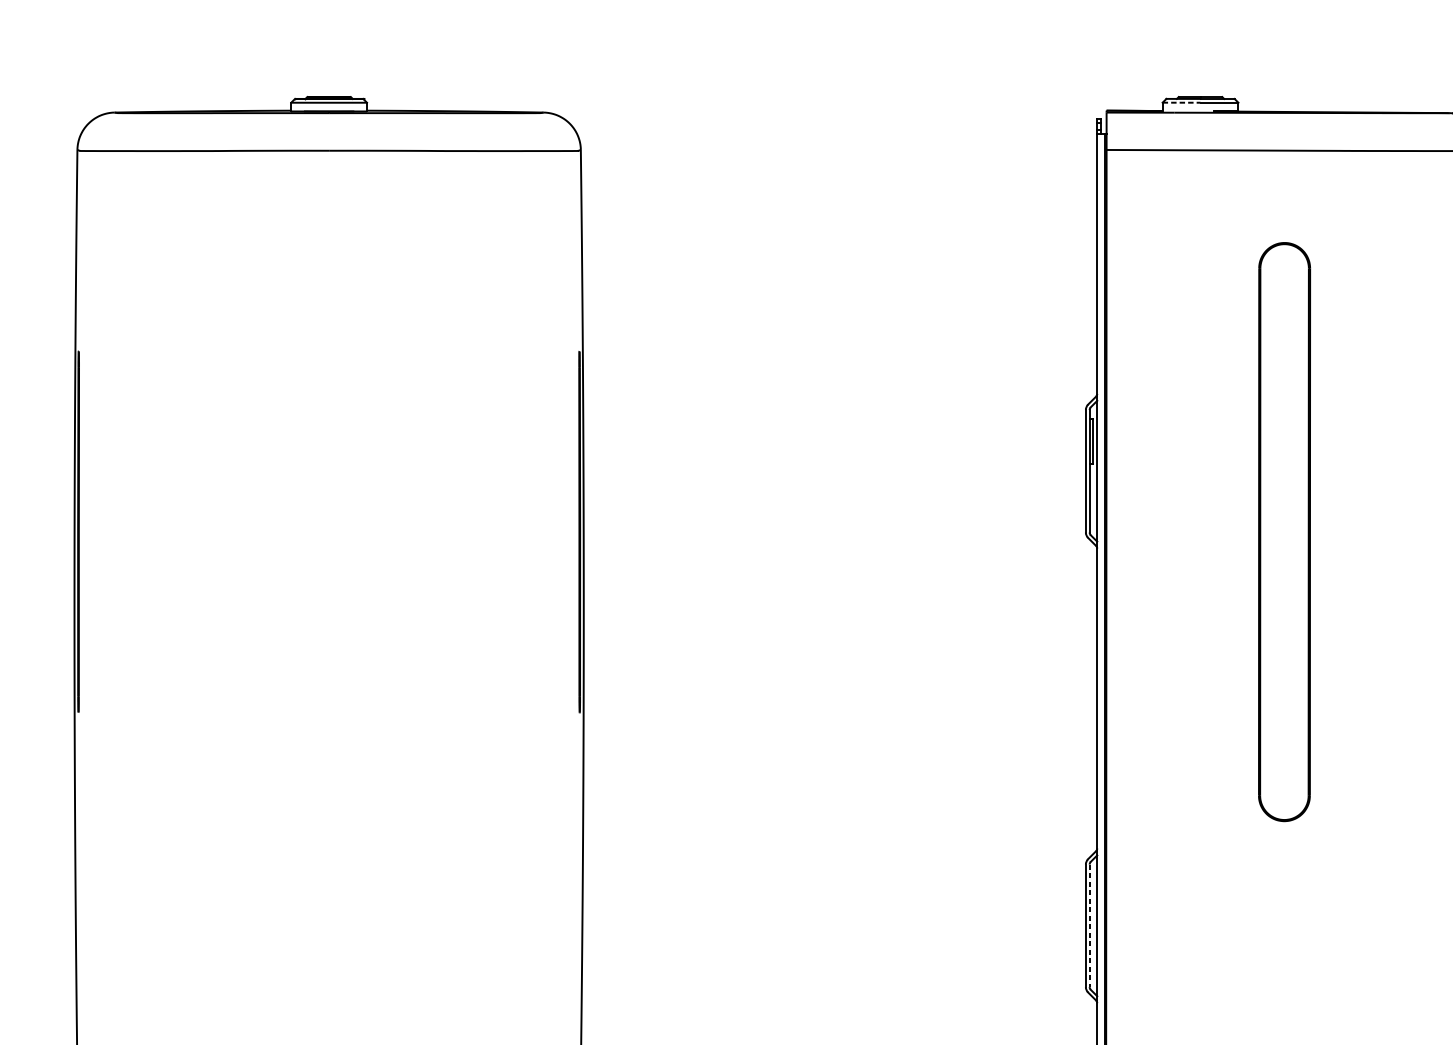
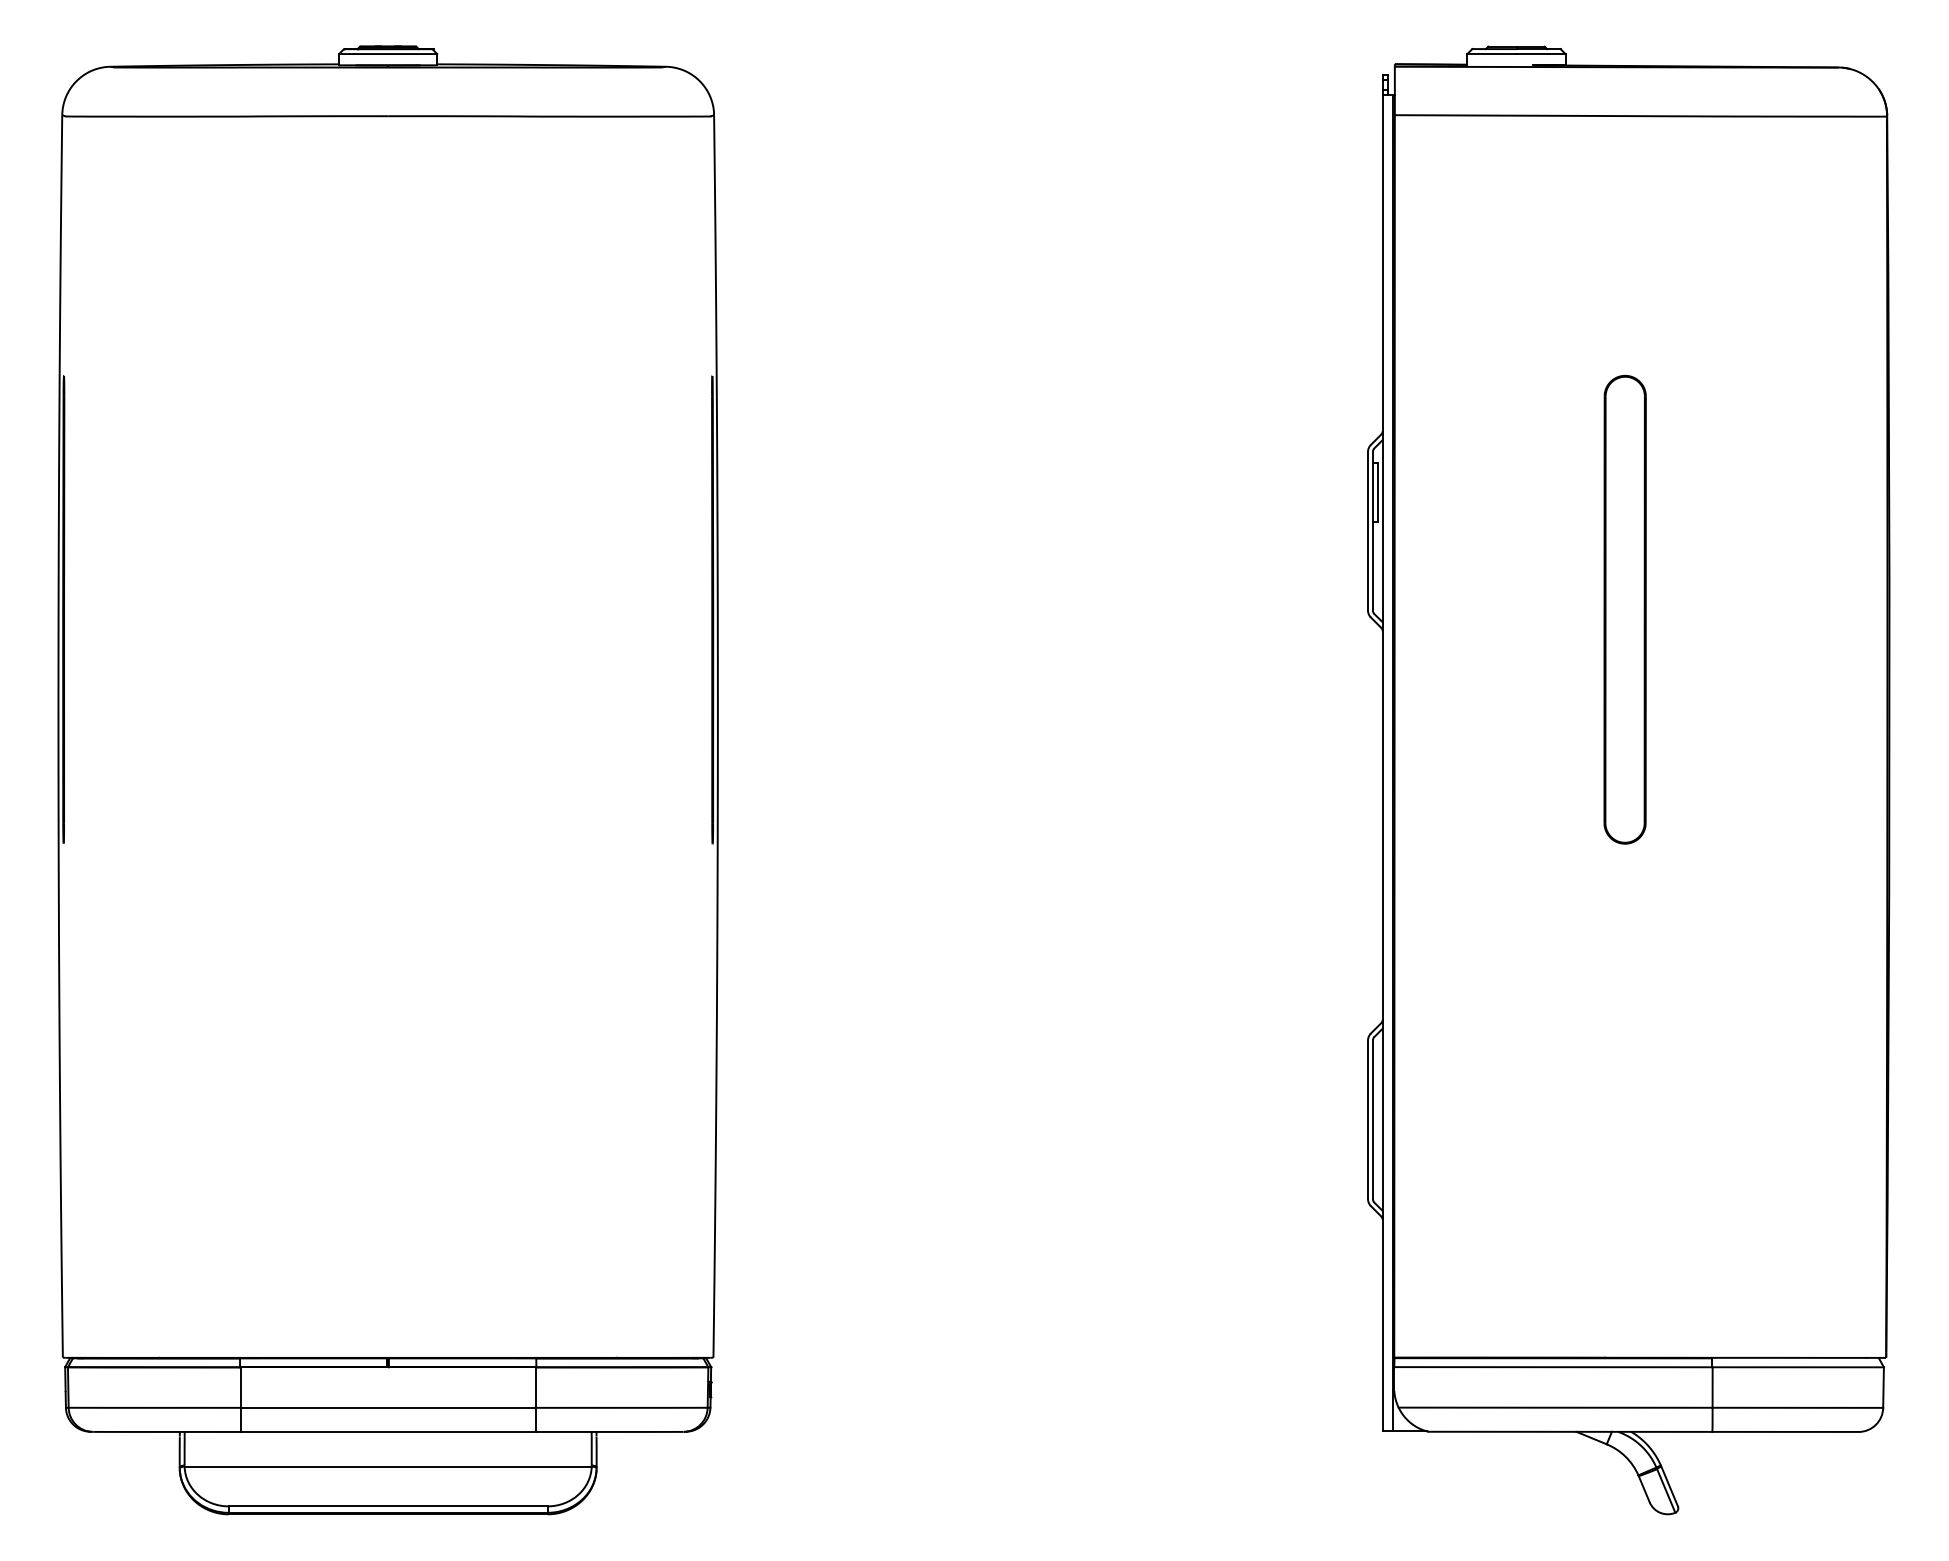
line: (1182, 103) -> (1492, 54), dashed -> solid
part: (1283, 531) -> (1624, 609), size x0.62
line: (1089, 926) -> (1372, 1120), dashed -> solid

